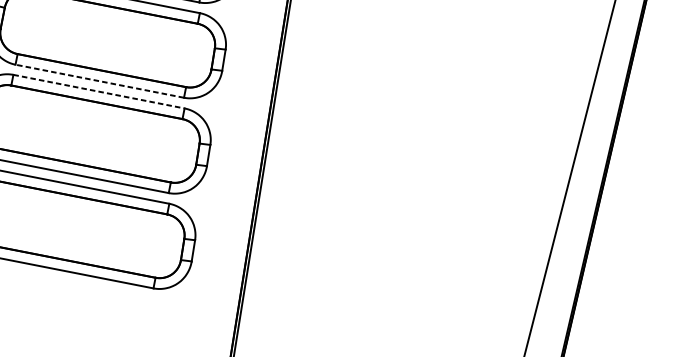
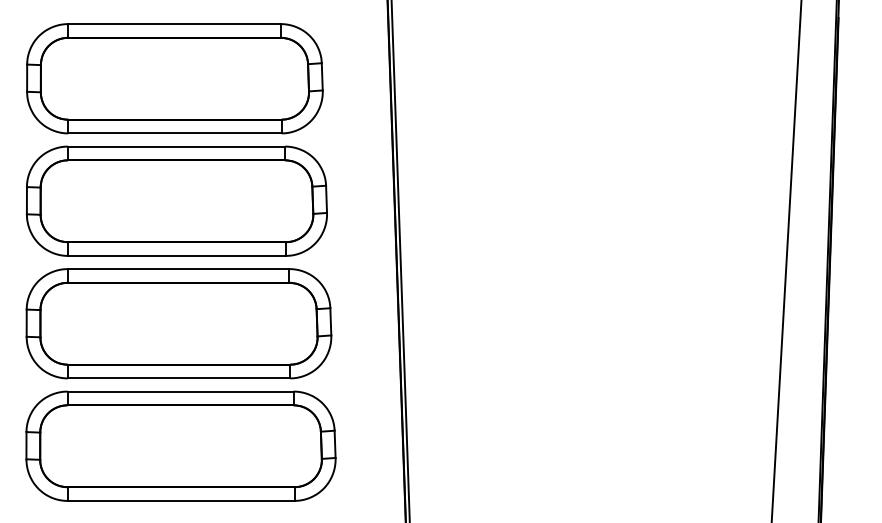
line: (99, 80) -> (176, 255), dashed -> solid
line: (98, 91) -> (178, 269), dashed -> solid

